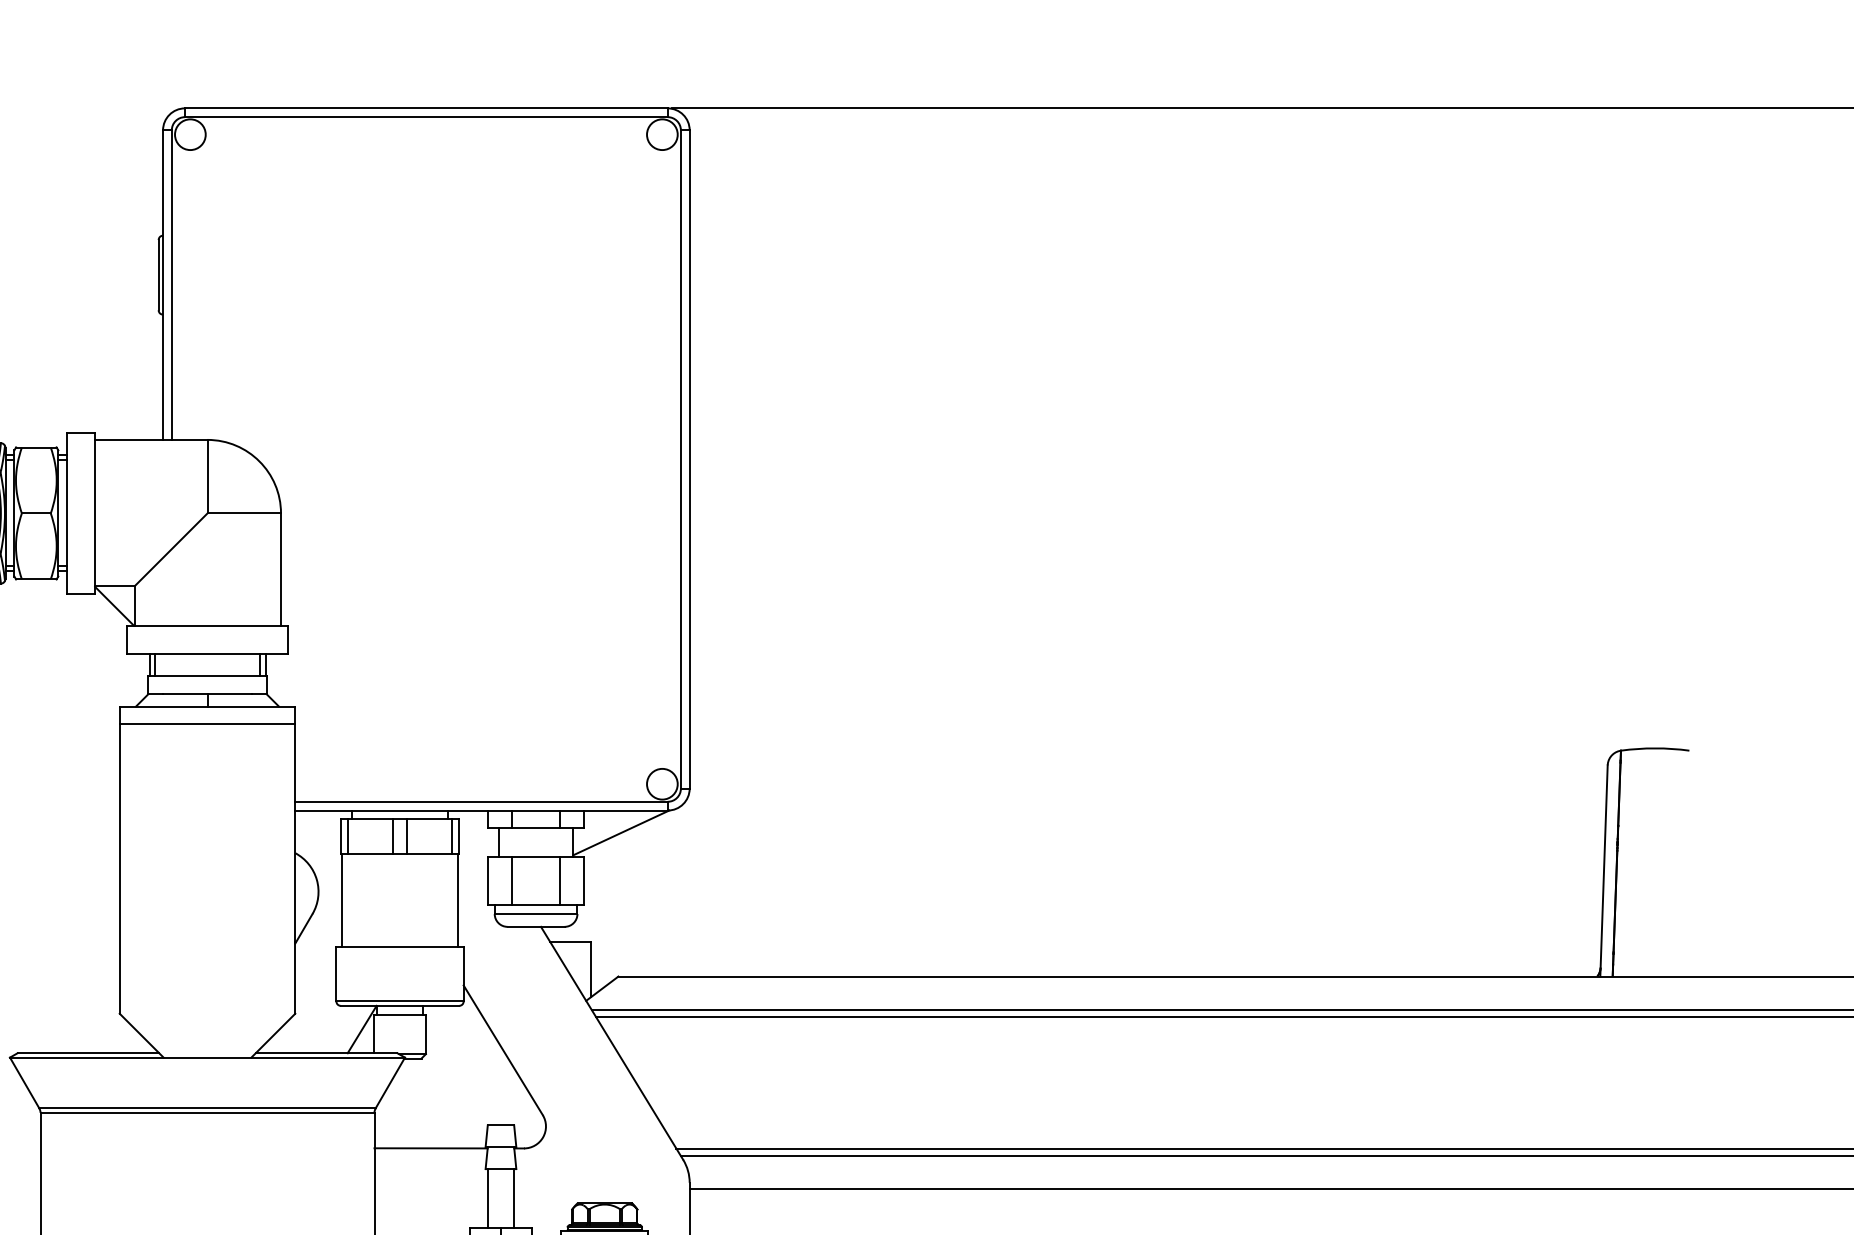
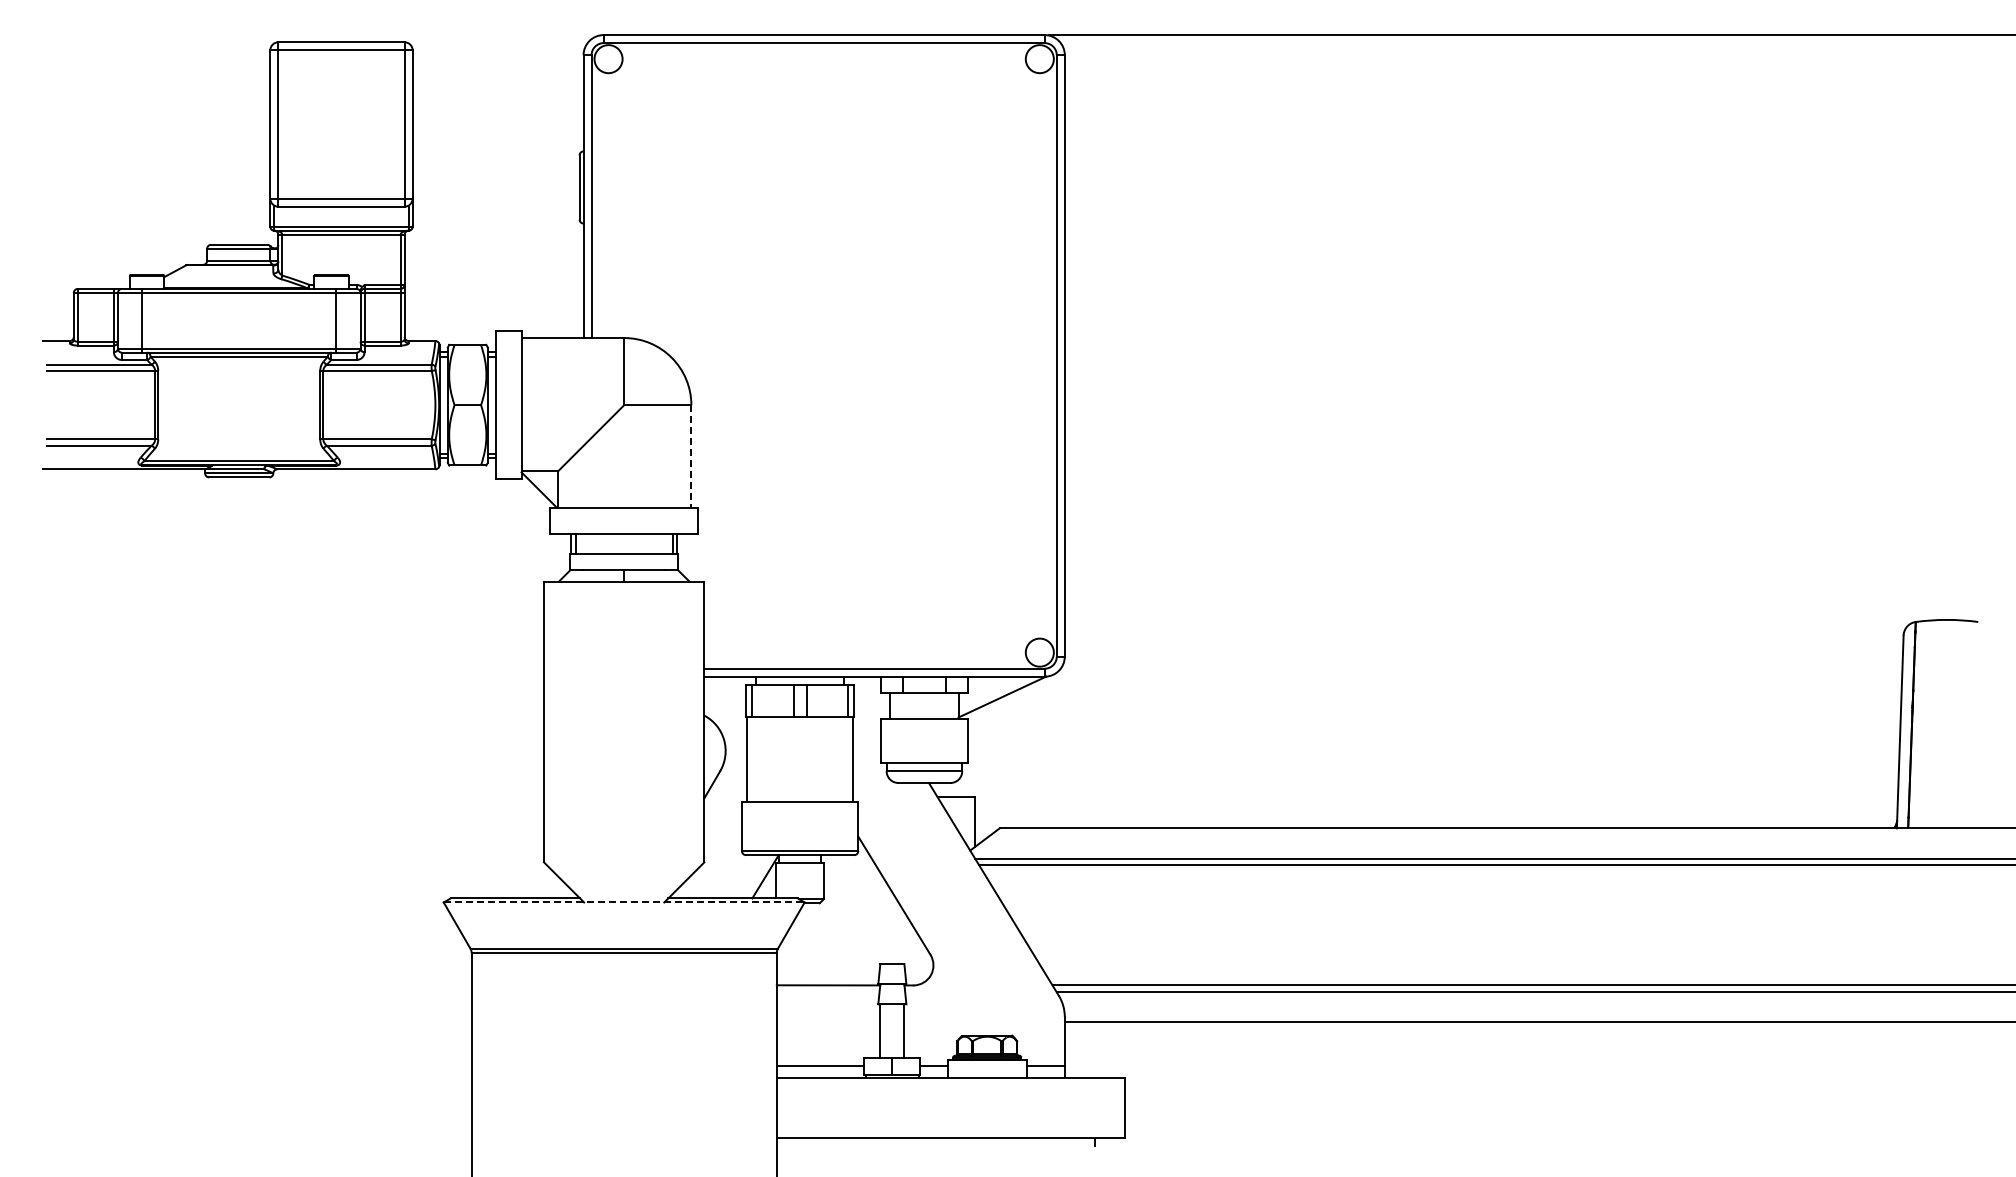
line: (281, 570) -> (691, 457), solid -> dashed
line: (207, 723) -> (624, 597), removed
line: (512, 880) -> (902, 740), removed
line: (560, 880) -> (946, 740), removed
line: (207, 1057) -> (624, 902), solid -> dashed

